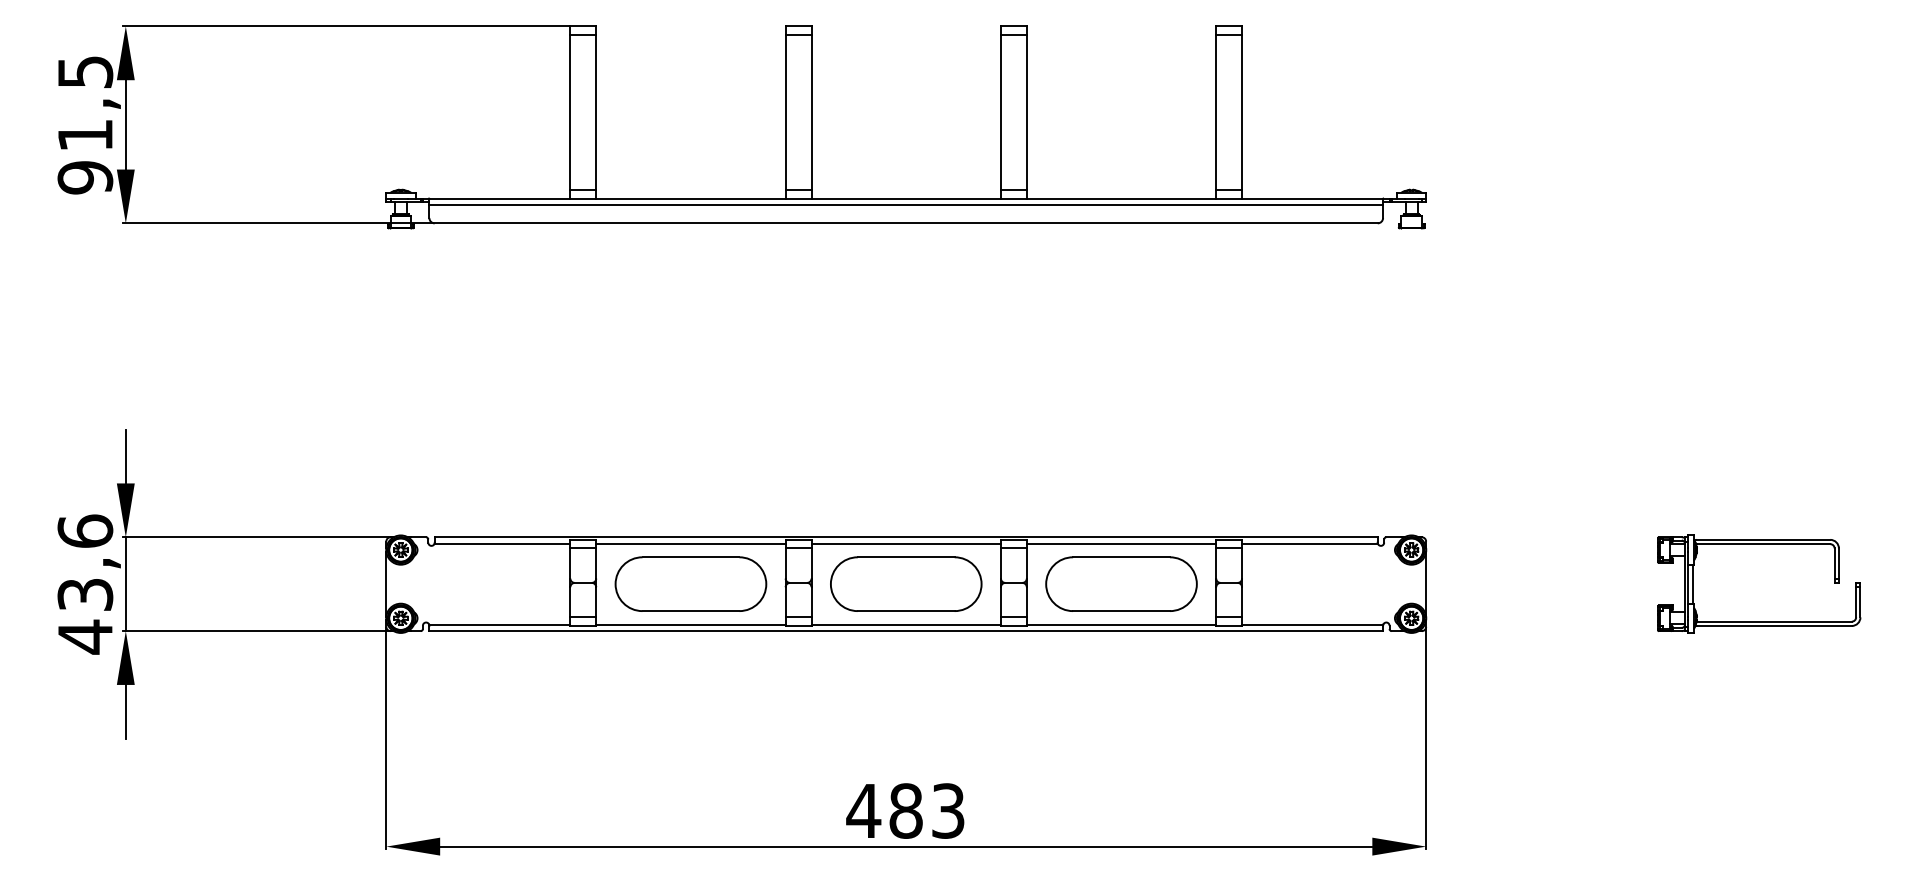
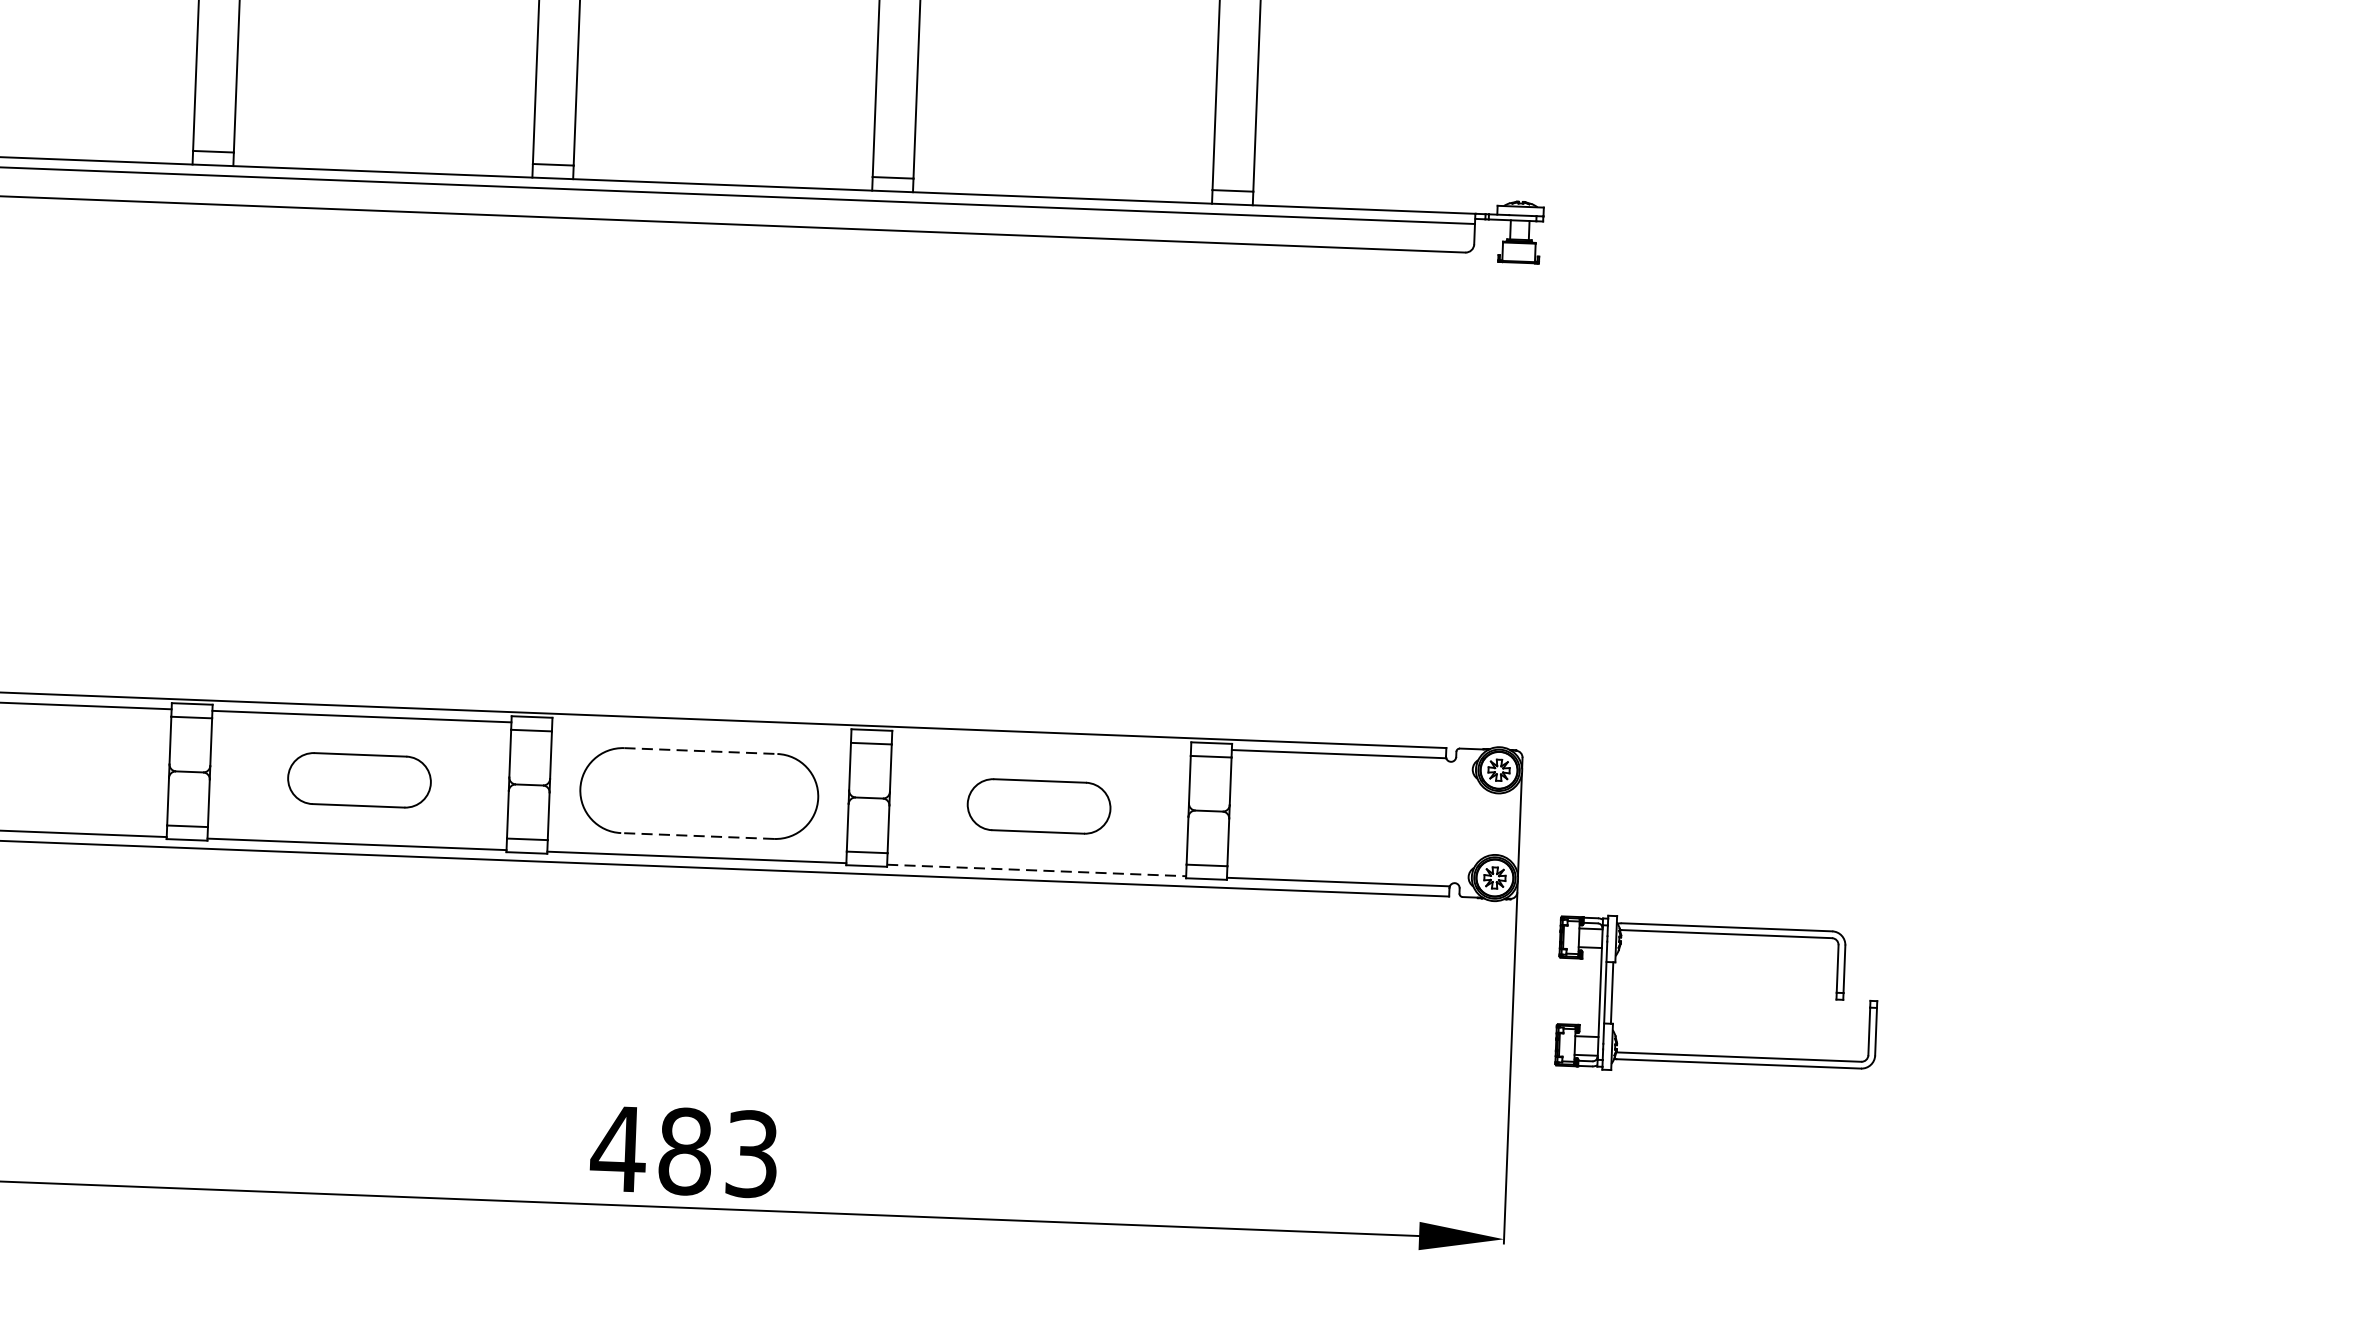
line: (905, 543) -> (700, 729), removed
line: (1121, 543) -> (1041, 742), removed
line: (906, 557) -> (701, 751), solid -> dashed
part: (690, 583) -> (358, 779), size x0.6
part: (1121, 583) -> (1039, 805), size x0.6
line: (905, 611) -> (696, 836), solid -> dashed
part: (1759, 621) -> (1715, 1055), moved
line: (1121, 624) -> (1036, 870), solid -> dashed

